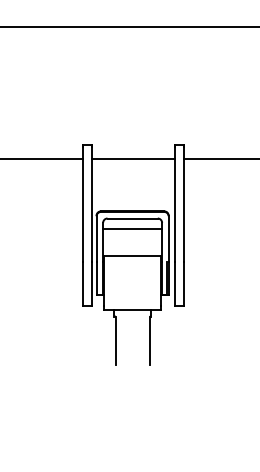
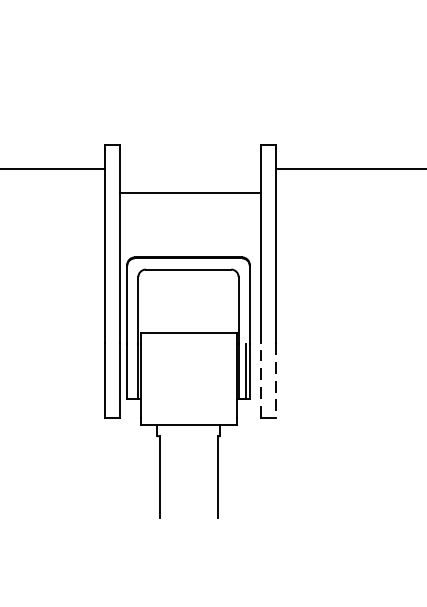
line: (133, 159) -> (189, 193), moved
line: (132, 229) -> (188, 288), removed
line: (175, 283) -> (261, 380), solid -> dashed
line: (183, 283) -> (274, 380), solid -> dashed

